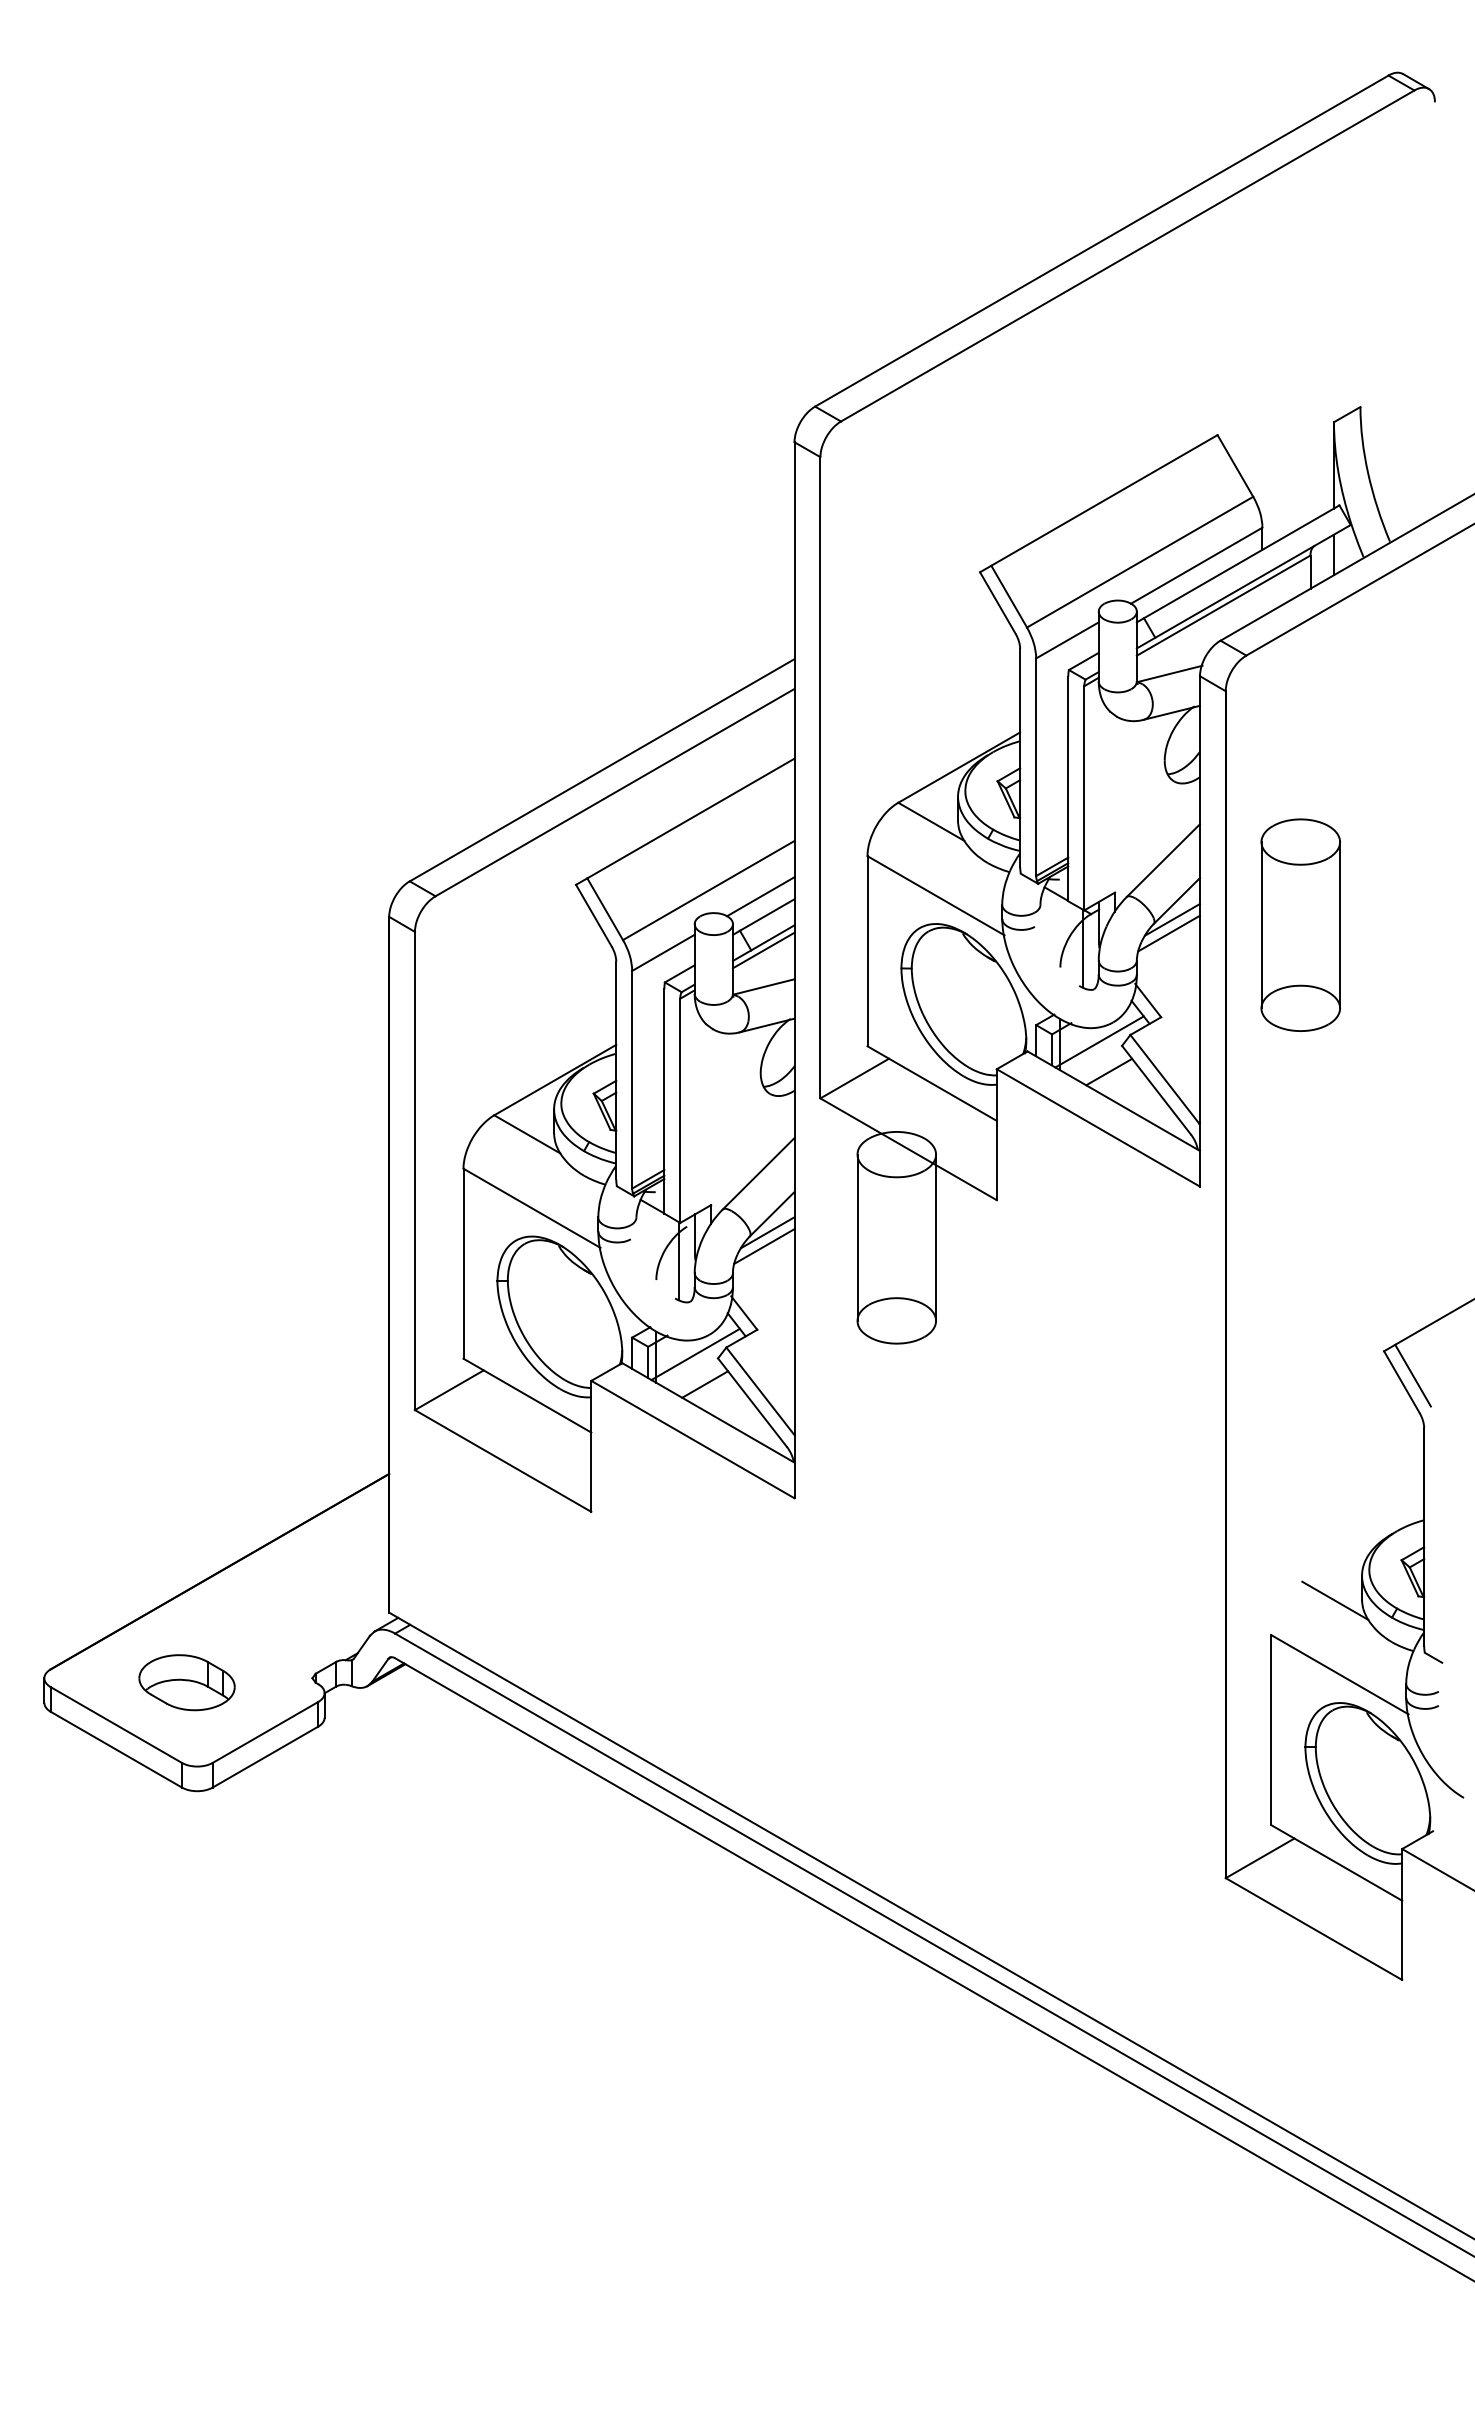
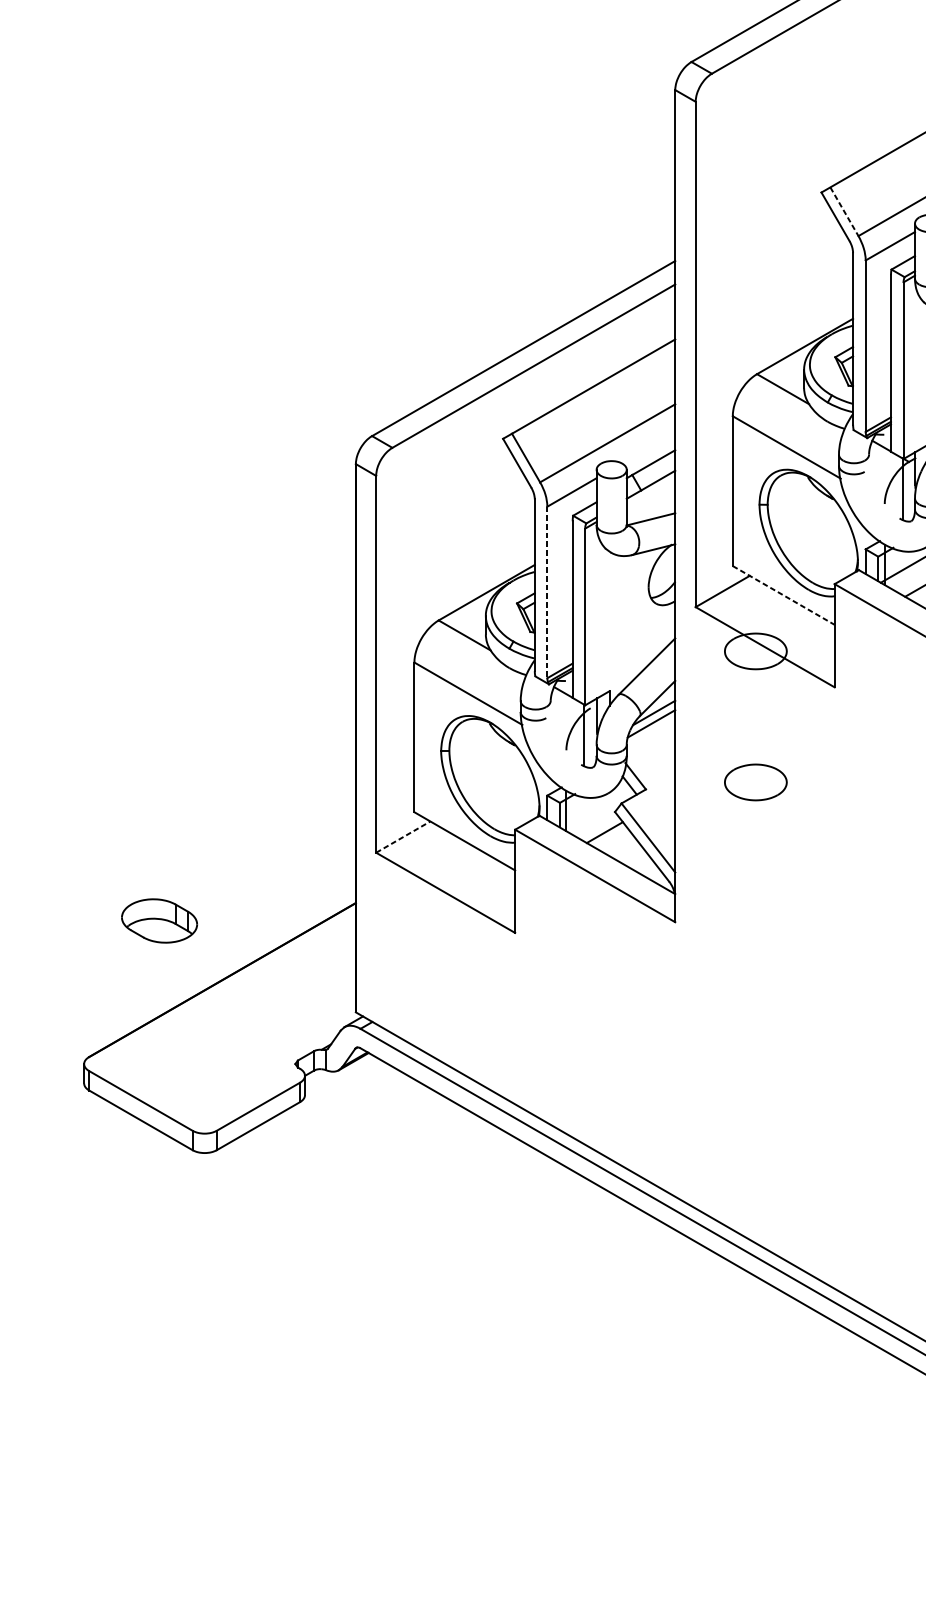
line: (1009, 596) -> (844, 211), solid -> dashed
line: (760, 896) -> (648, 448), removed
line: (763, 950) -> (650, 490), removed
line: (632, 1079) -> (547, 592), solid -> dashed
line: (932, 1083) -> (784, 595), solid -> dashed
line: (857, 1237) -> (724, 716), removed
line: (936, 1237) -> (787, 716), removed
line: (695, 1354) -> (597, 808), removed
line: (449, 1390) -> (403, 837), solid -> dashed
part: (186, 1682) -> (159, 920), moved

